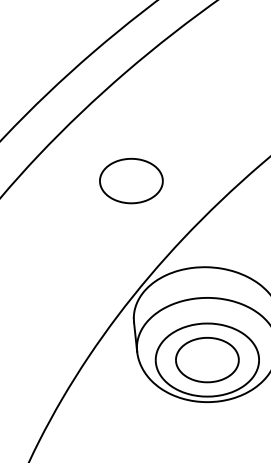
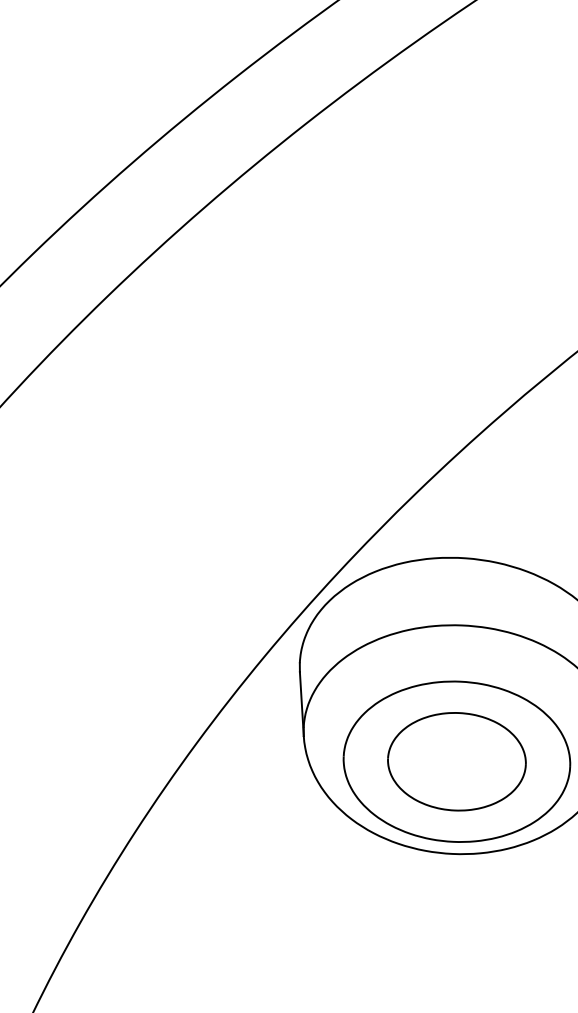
part: (131, 181) -> (308, 362), removed

